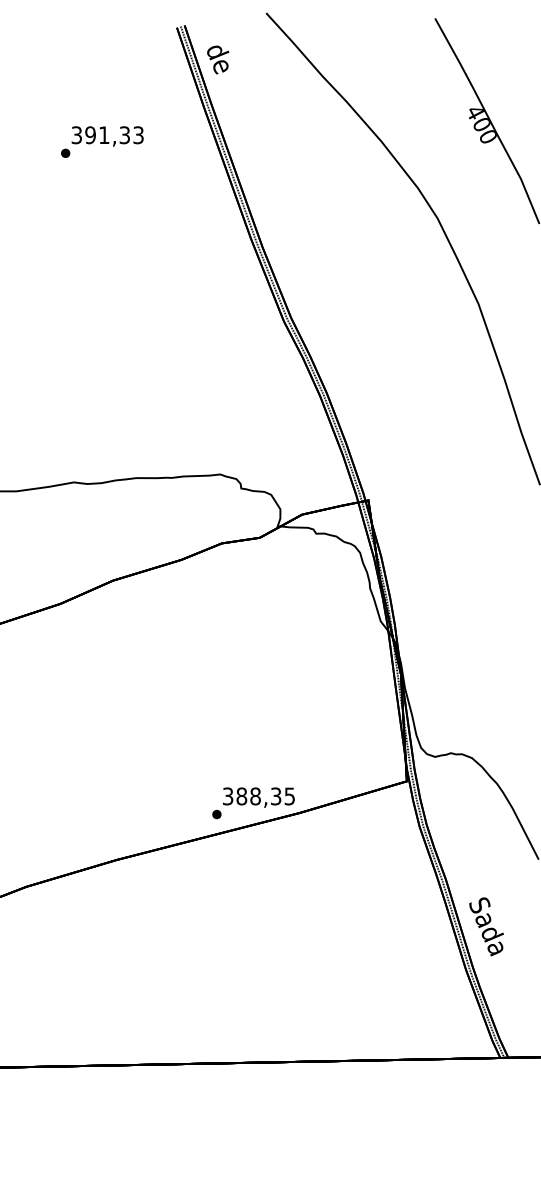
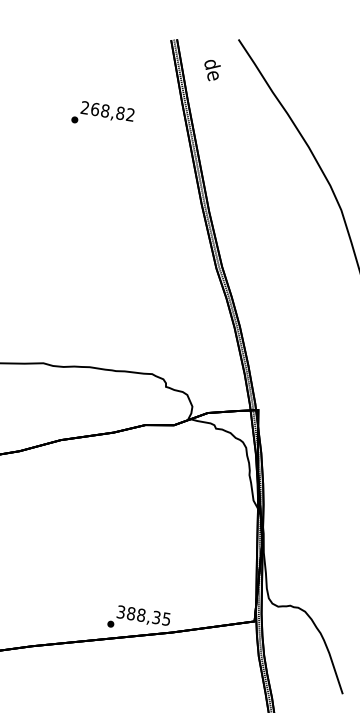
text: (218, 59) -> (212, 70), moved
text: (107, 135) -> (107, 111), 391,33 -> 268,82

